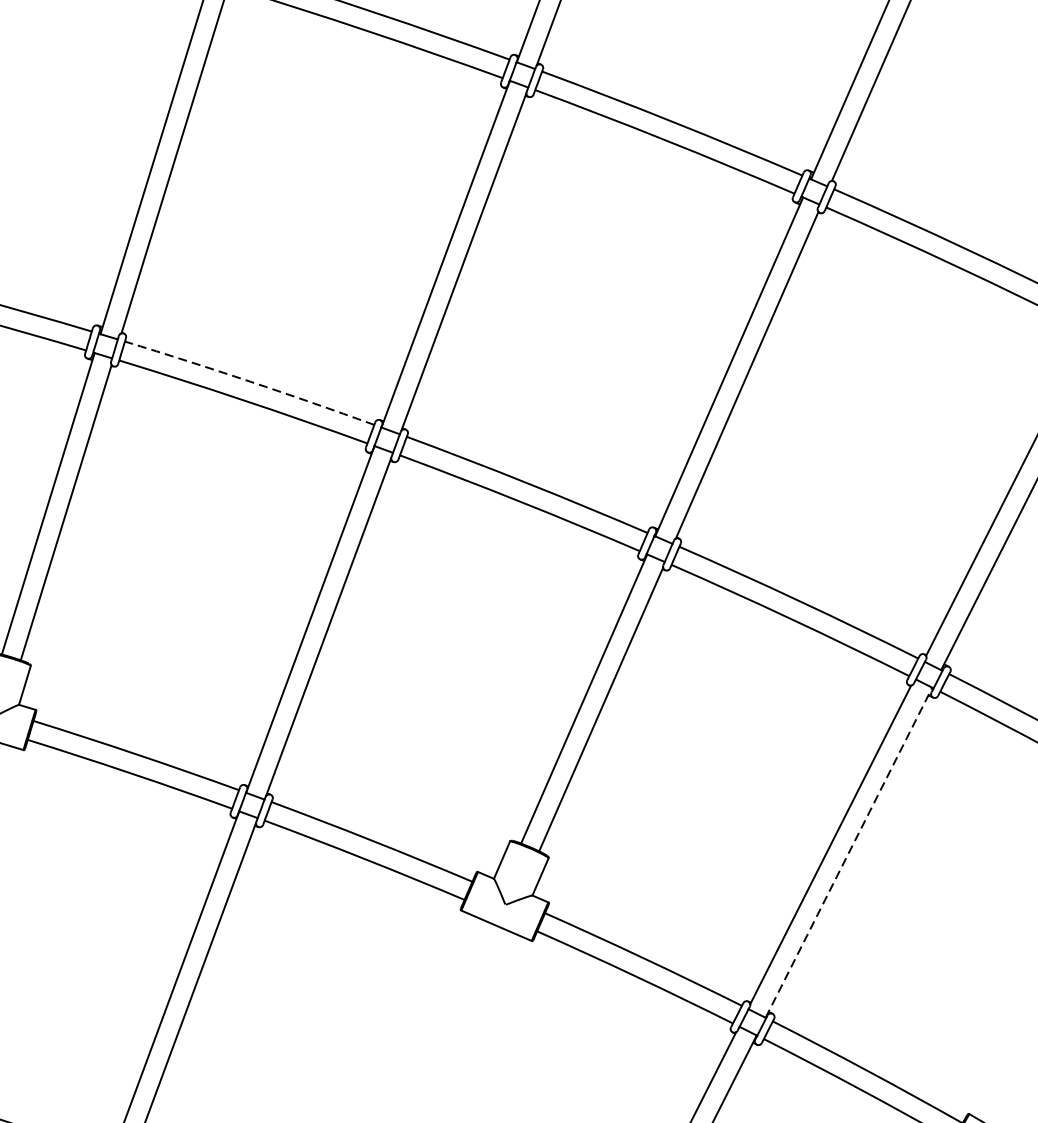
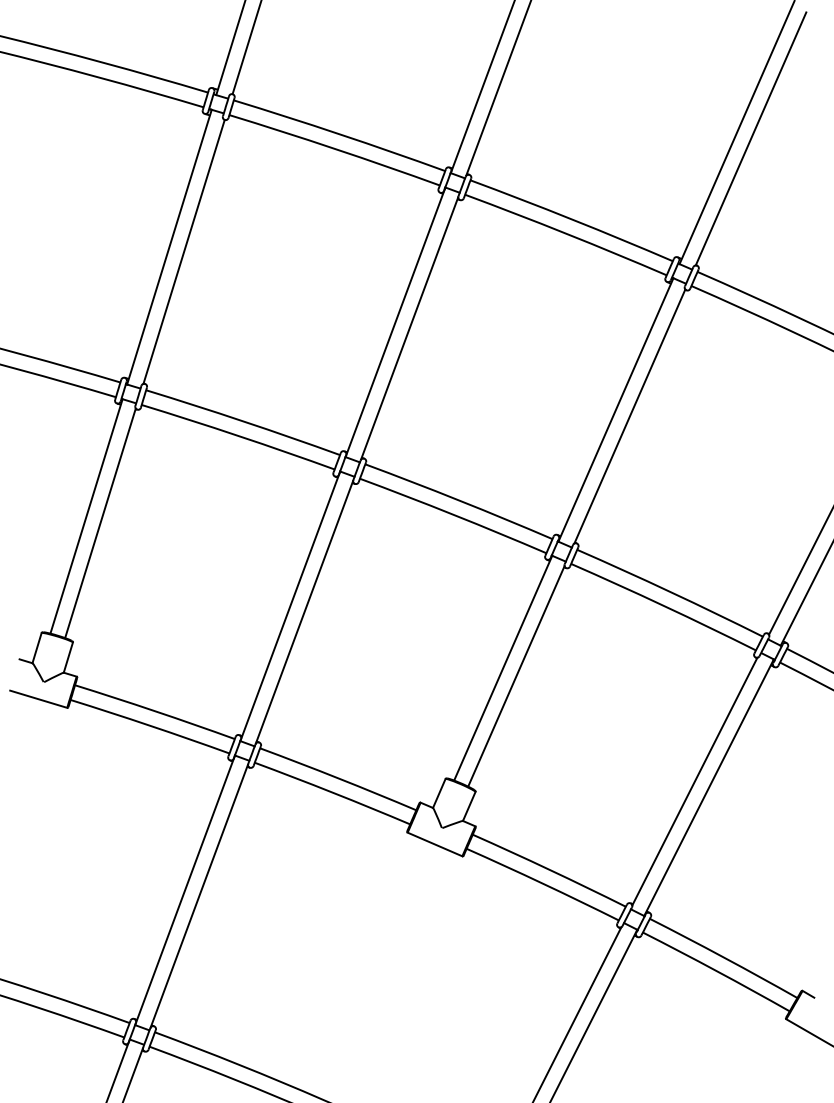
arc: (250, 381) -> (243, 421), dashed -> solid
line: (849, 852) -> (709, 787), dashed -> solid

